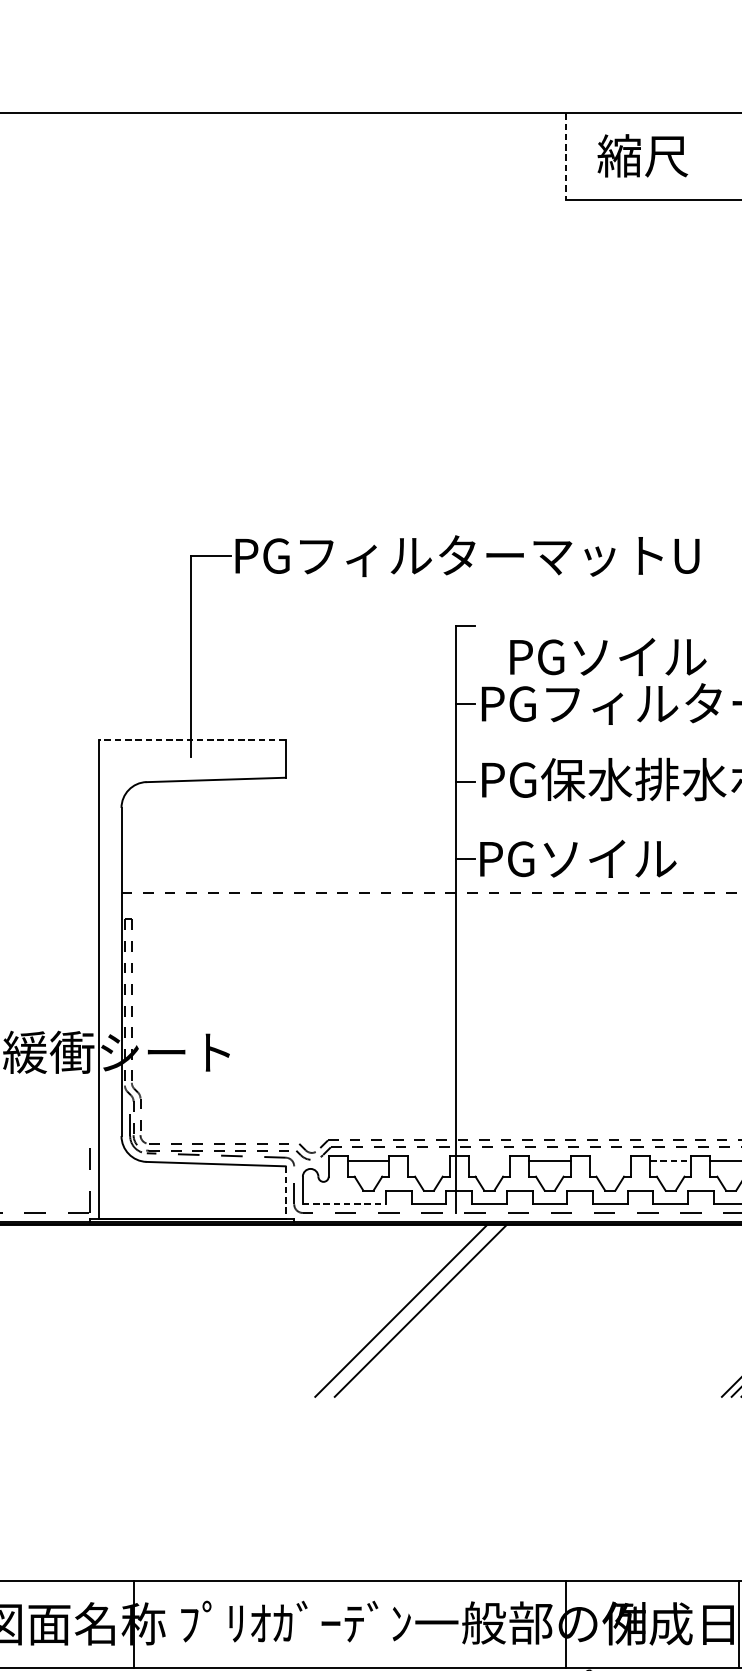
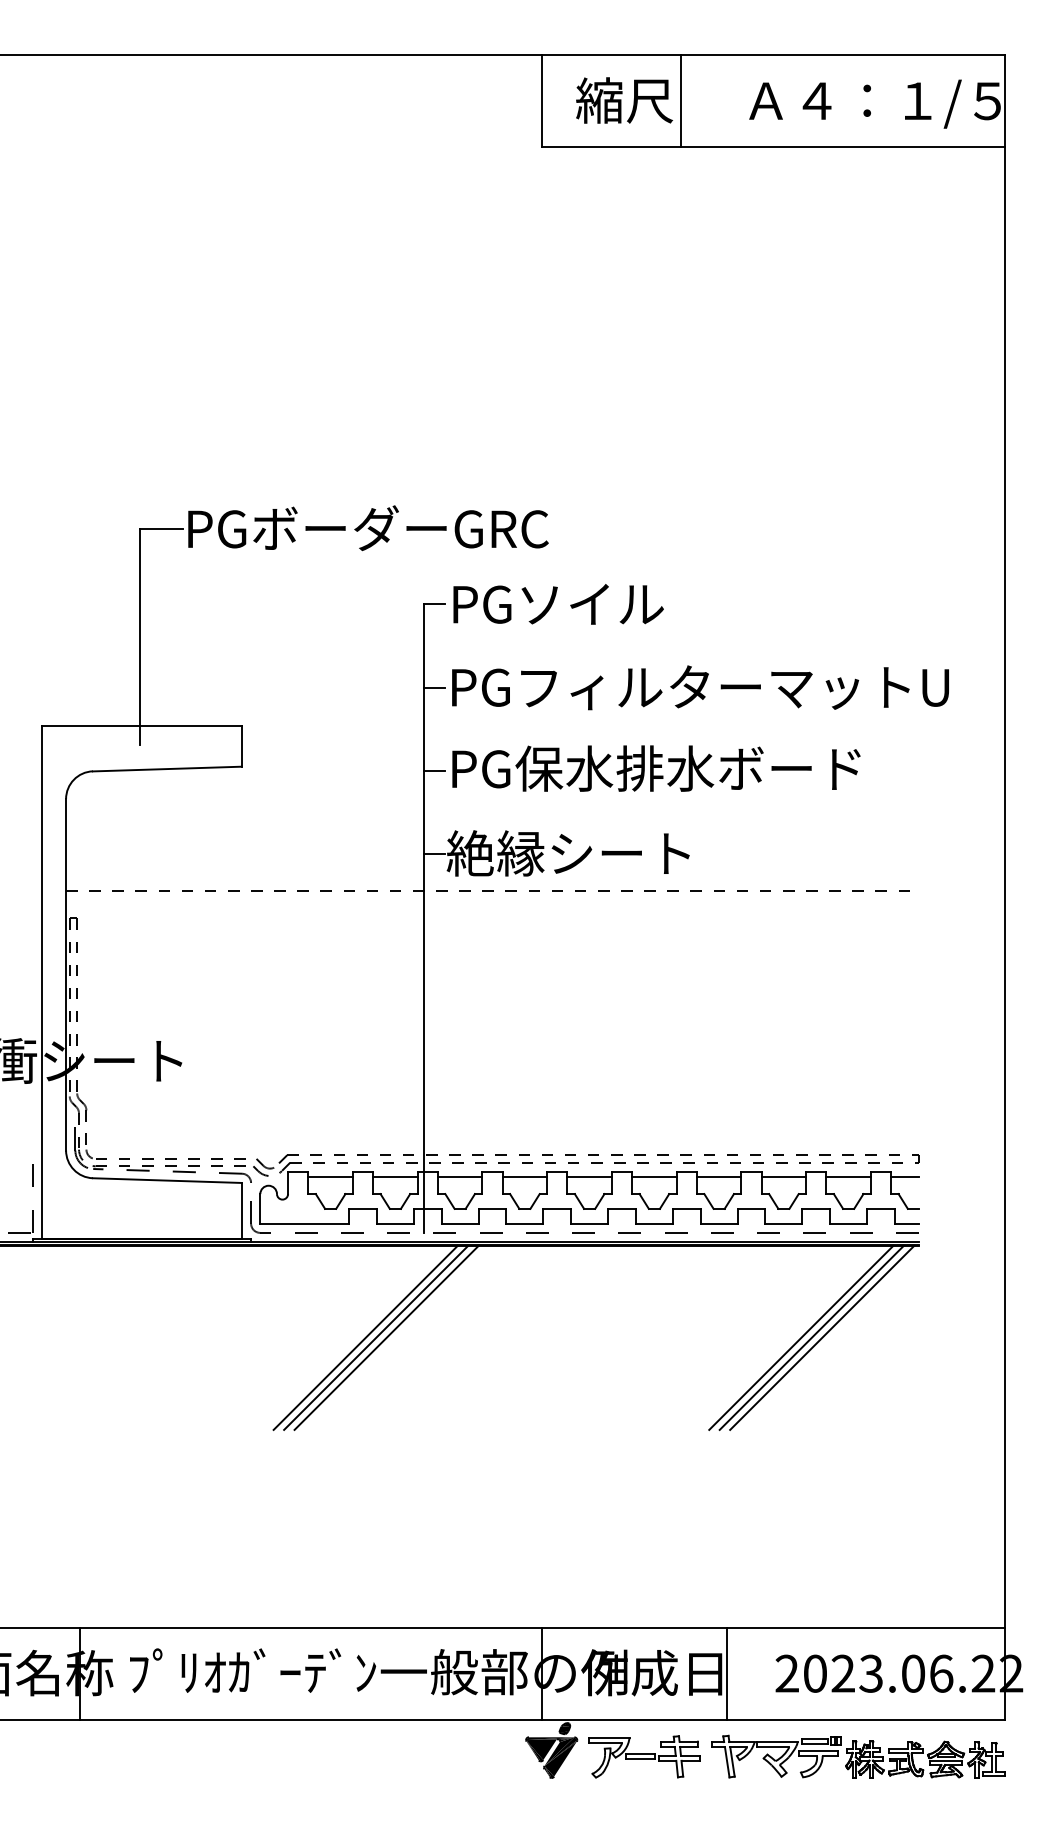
line: (695, 155) -> (680, 100), added
line: (566, 156) -> (542, 101), dashed -> solid
text: (498, 555) -> (469, 528), PGフィルターマットU -> PGボーダーGRC
text: (608, 657) -> (558, 604), moved
line: (191, 740) -> (141, 726), dashed -> solid
text: (589, 858) -> (567, 853), PGソイル -> 絶縁シート
line: (429, 1161) -> (395, 1177), added
line: (488, 1161) -> (459, 1177), added
line: (610, 1161) -> (589, 1177), added
line: (670, 1161) -> (654, 1177), dashed -> solid
line: (285, 1192) -> (241, 1211), dashed -> solid
line: (345, 1204) -> (305, 1223), dashed -> solid
line: (411, 1310) -> (376, 1337), added

